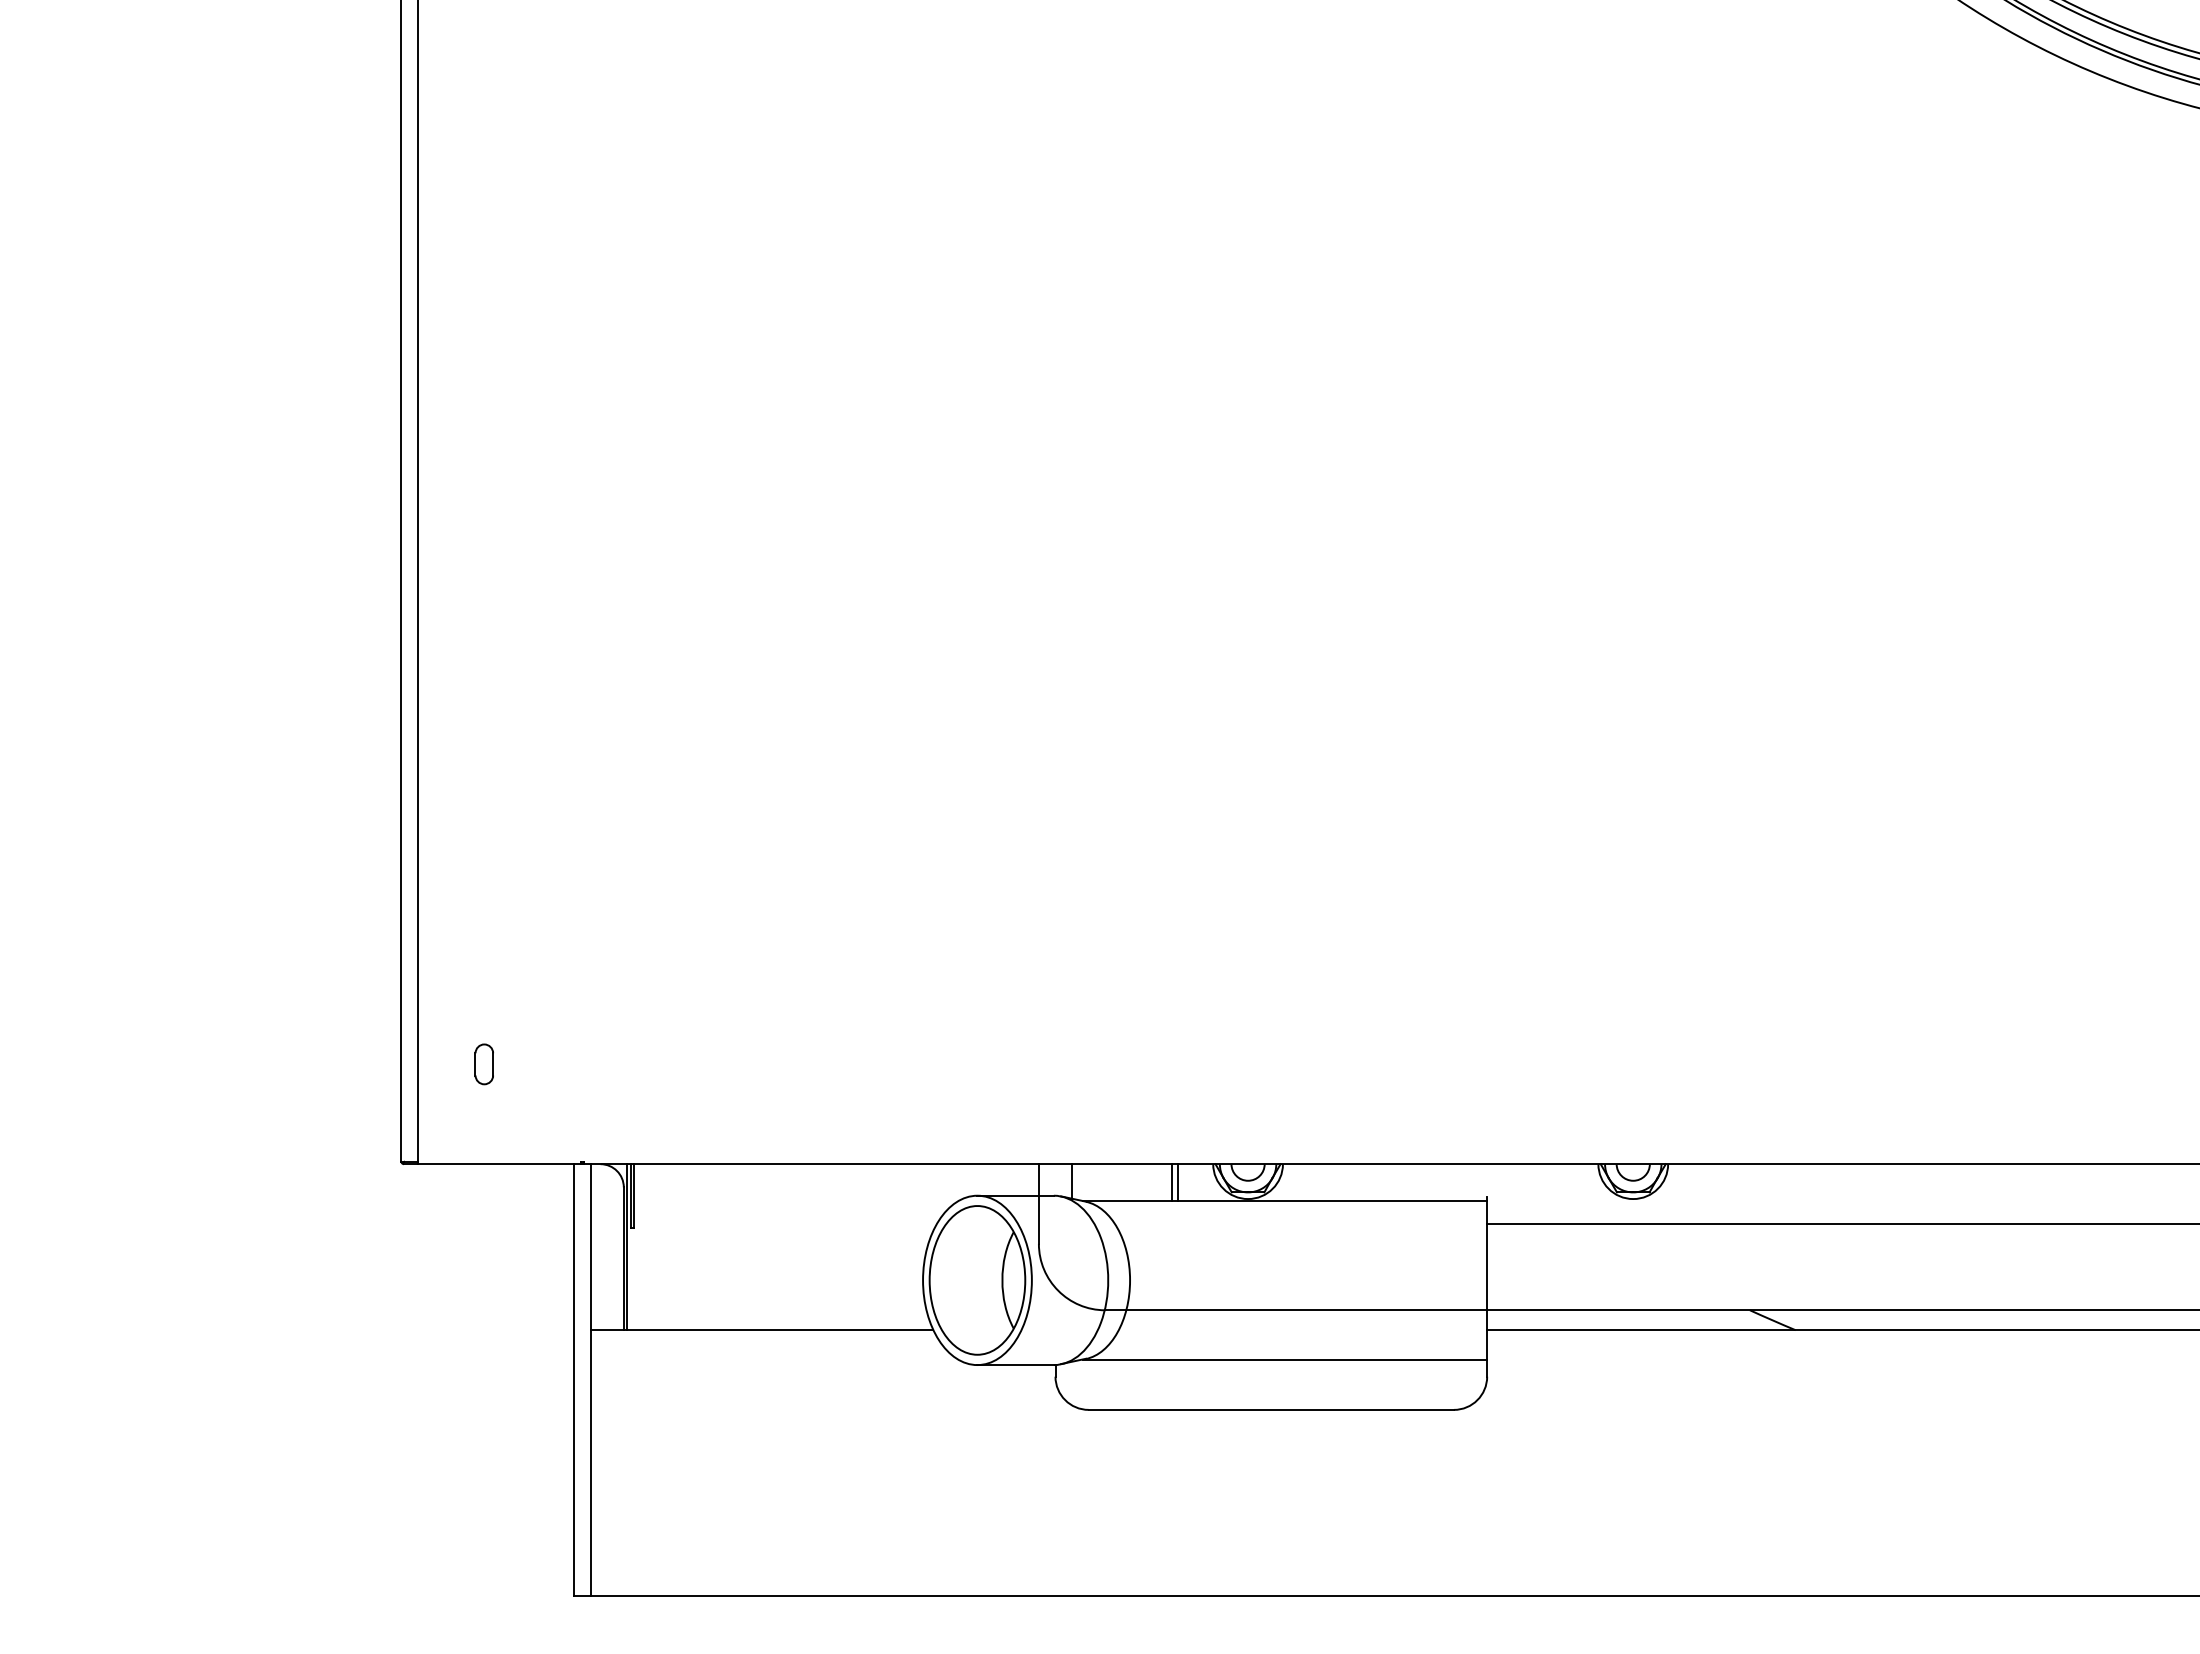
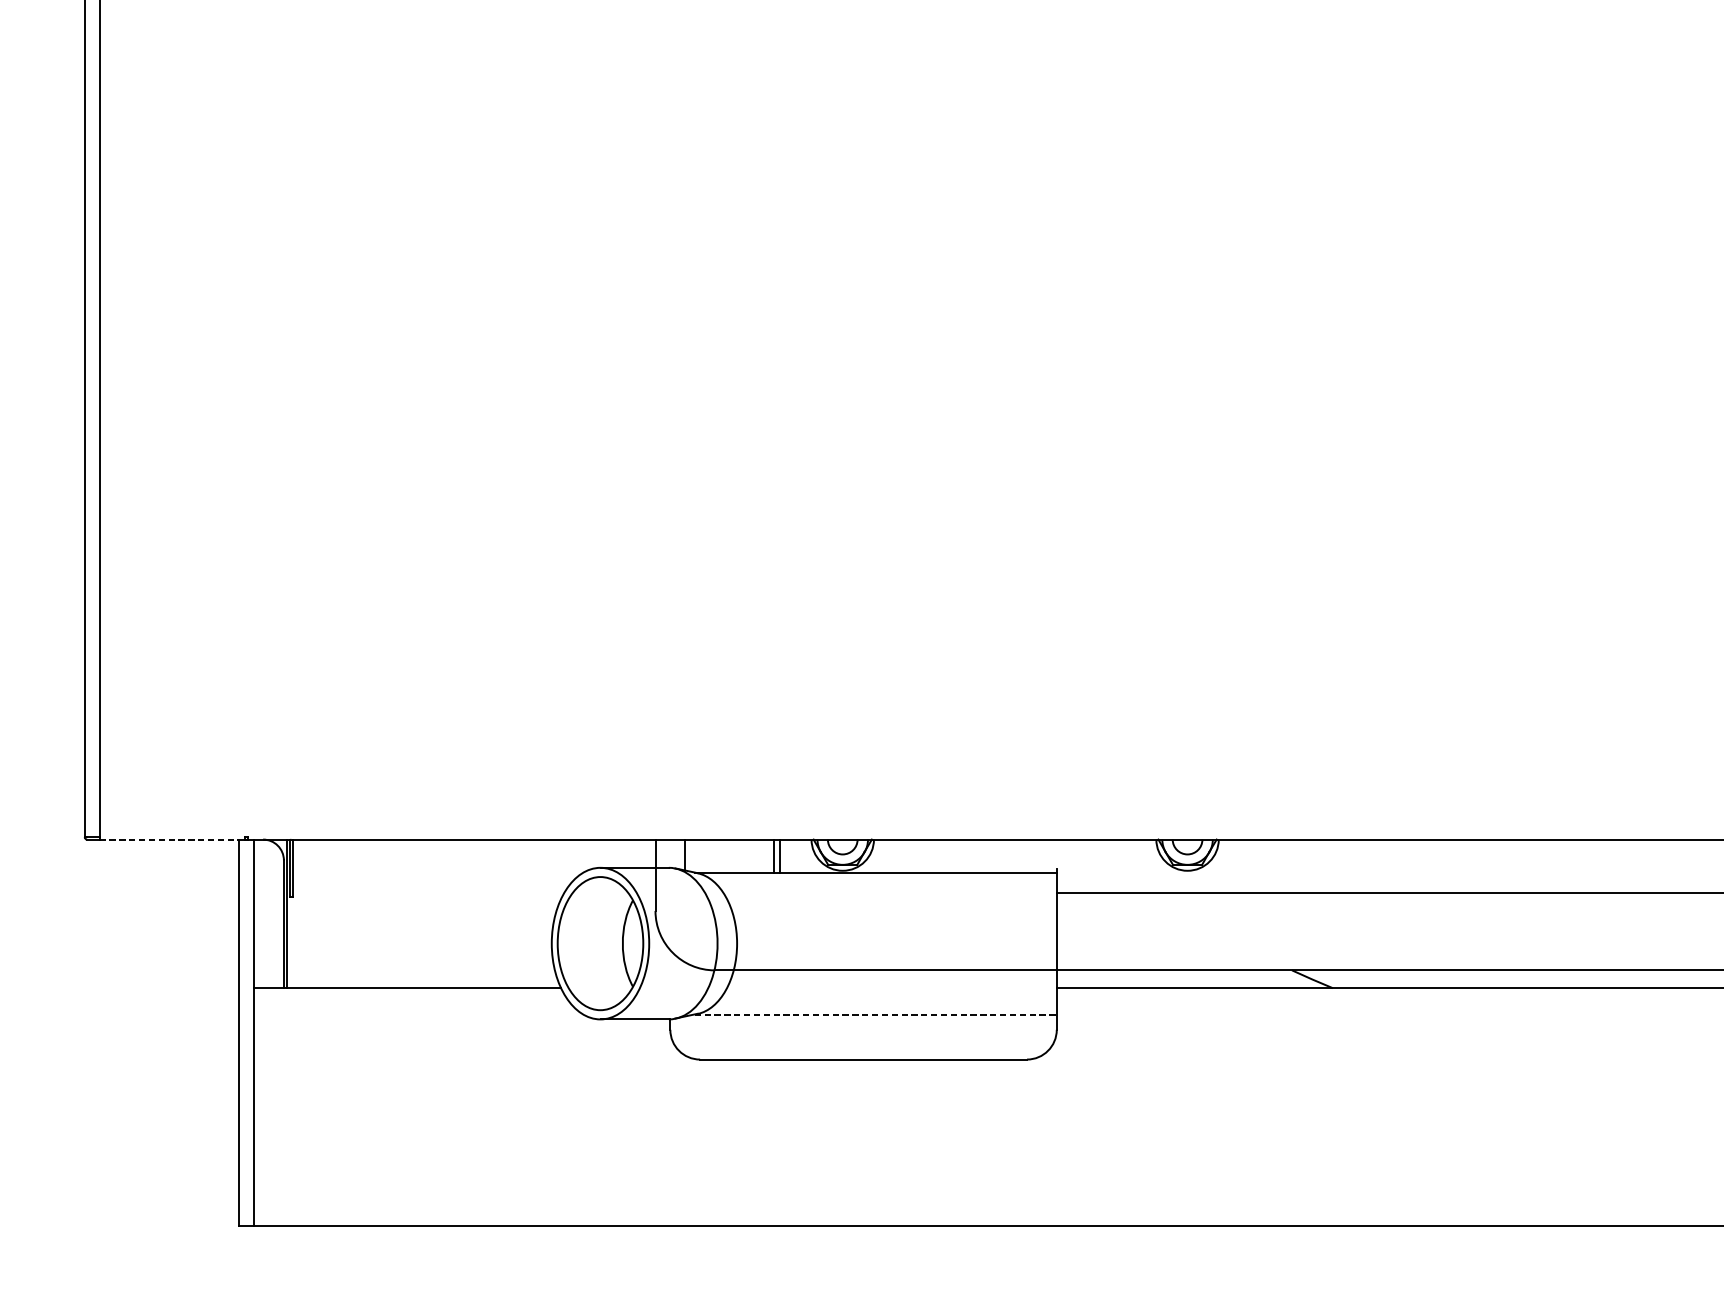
part: (483, 1064) -> (158, 750), removed
line: (499, 1164) -> (172, 839), solid -> dashed
line: (1285, 1359) -> (876, 1014), solid -> dashed

